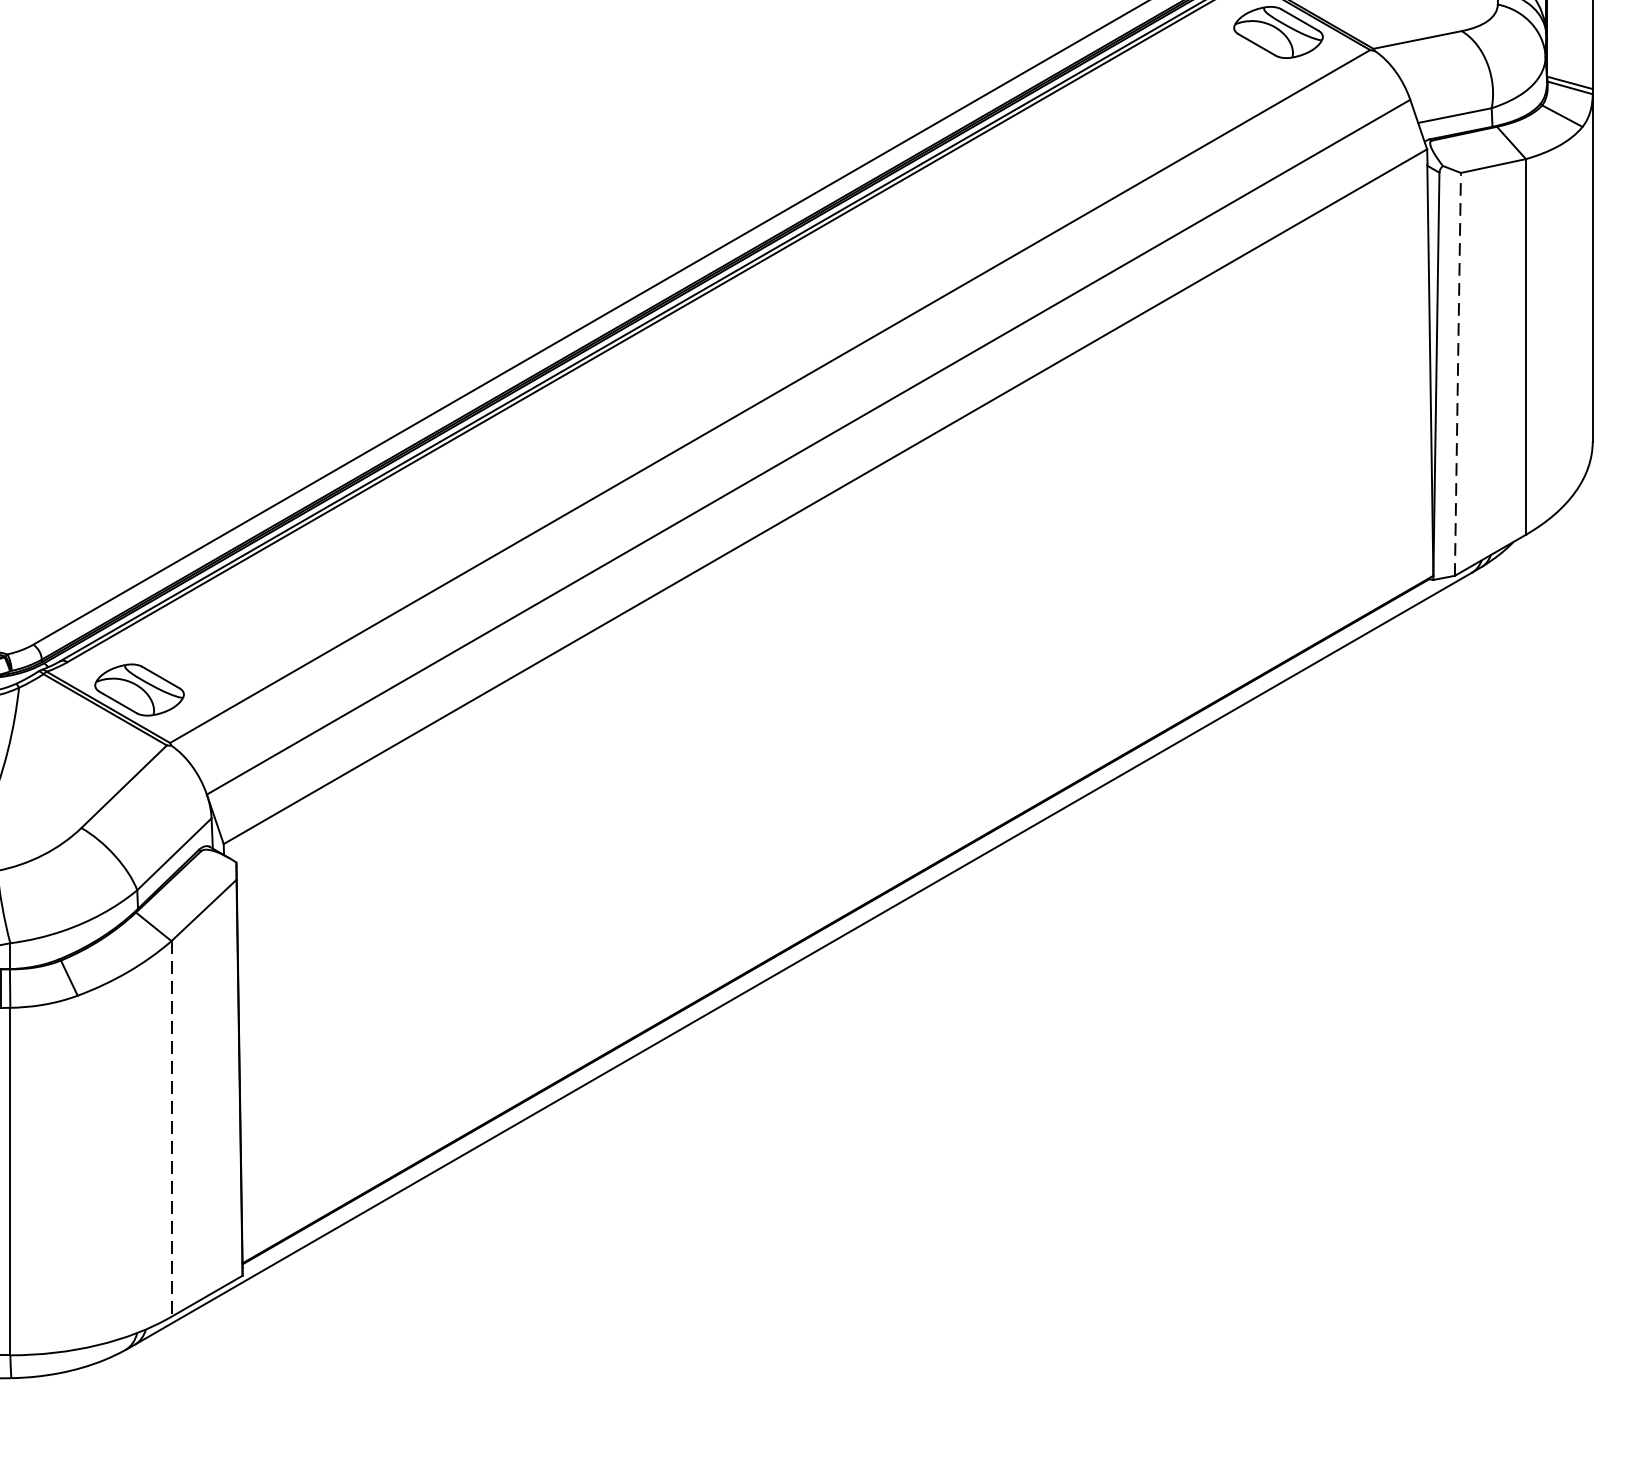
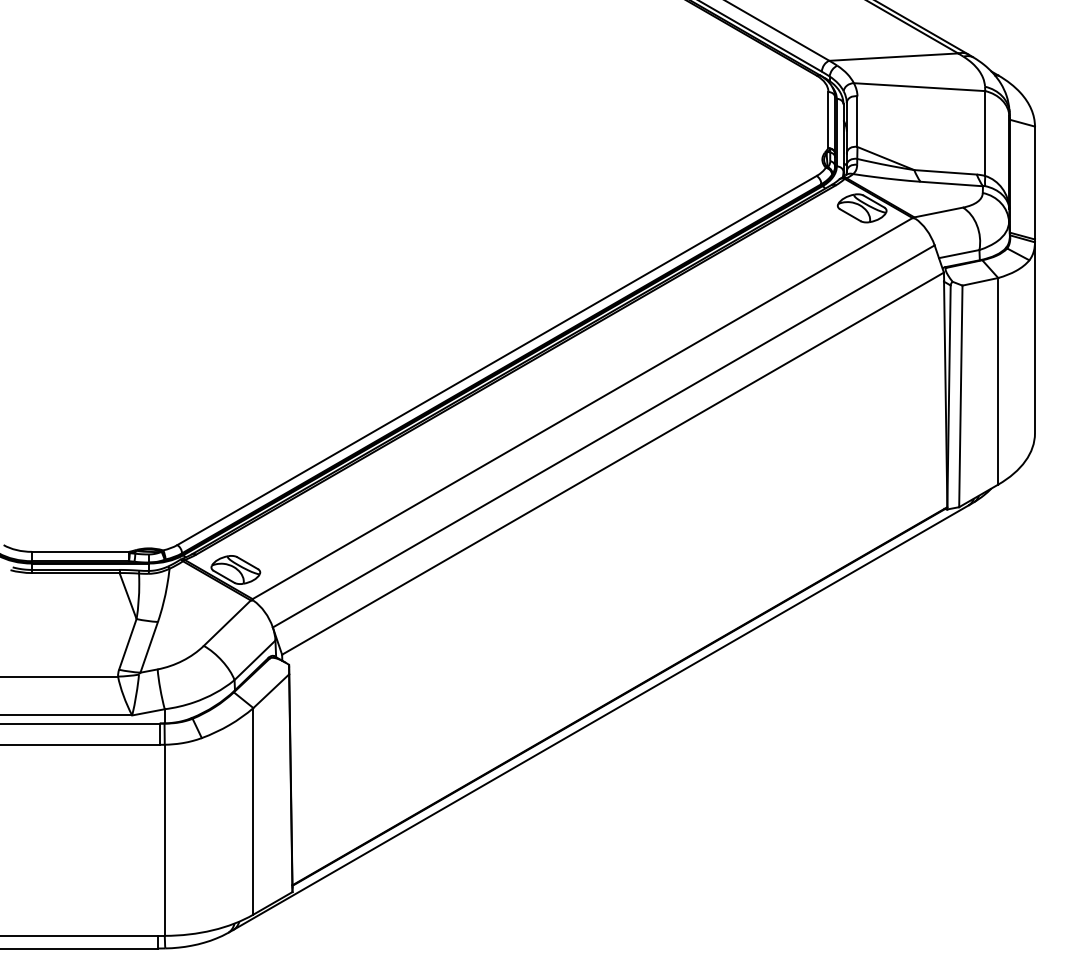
line: (1457, 374) -> (960, 396), dashed -> solid
line: (171, 1129) -> (253, 811), dashed -> solid

